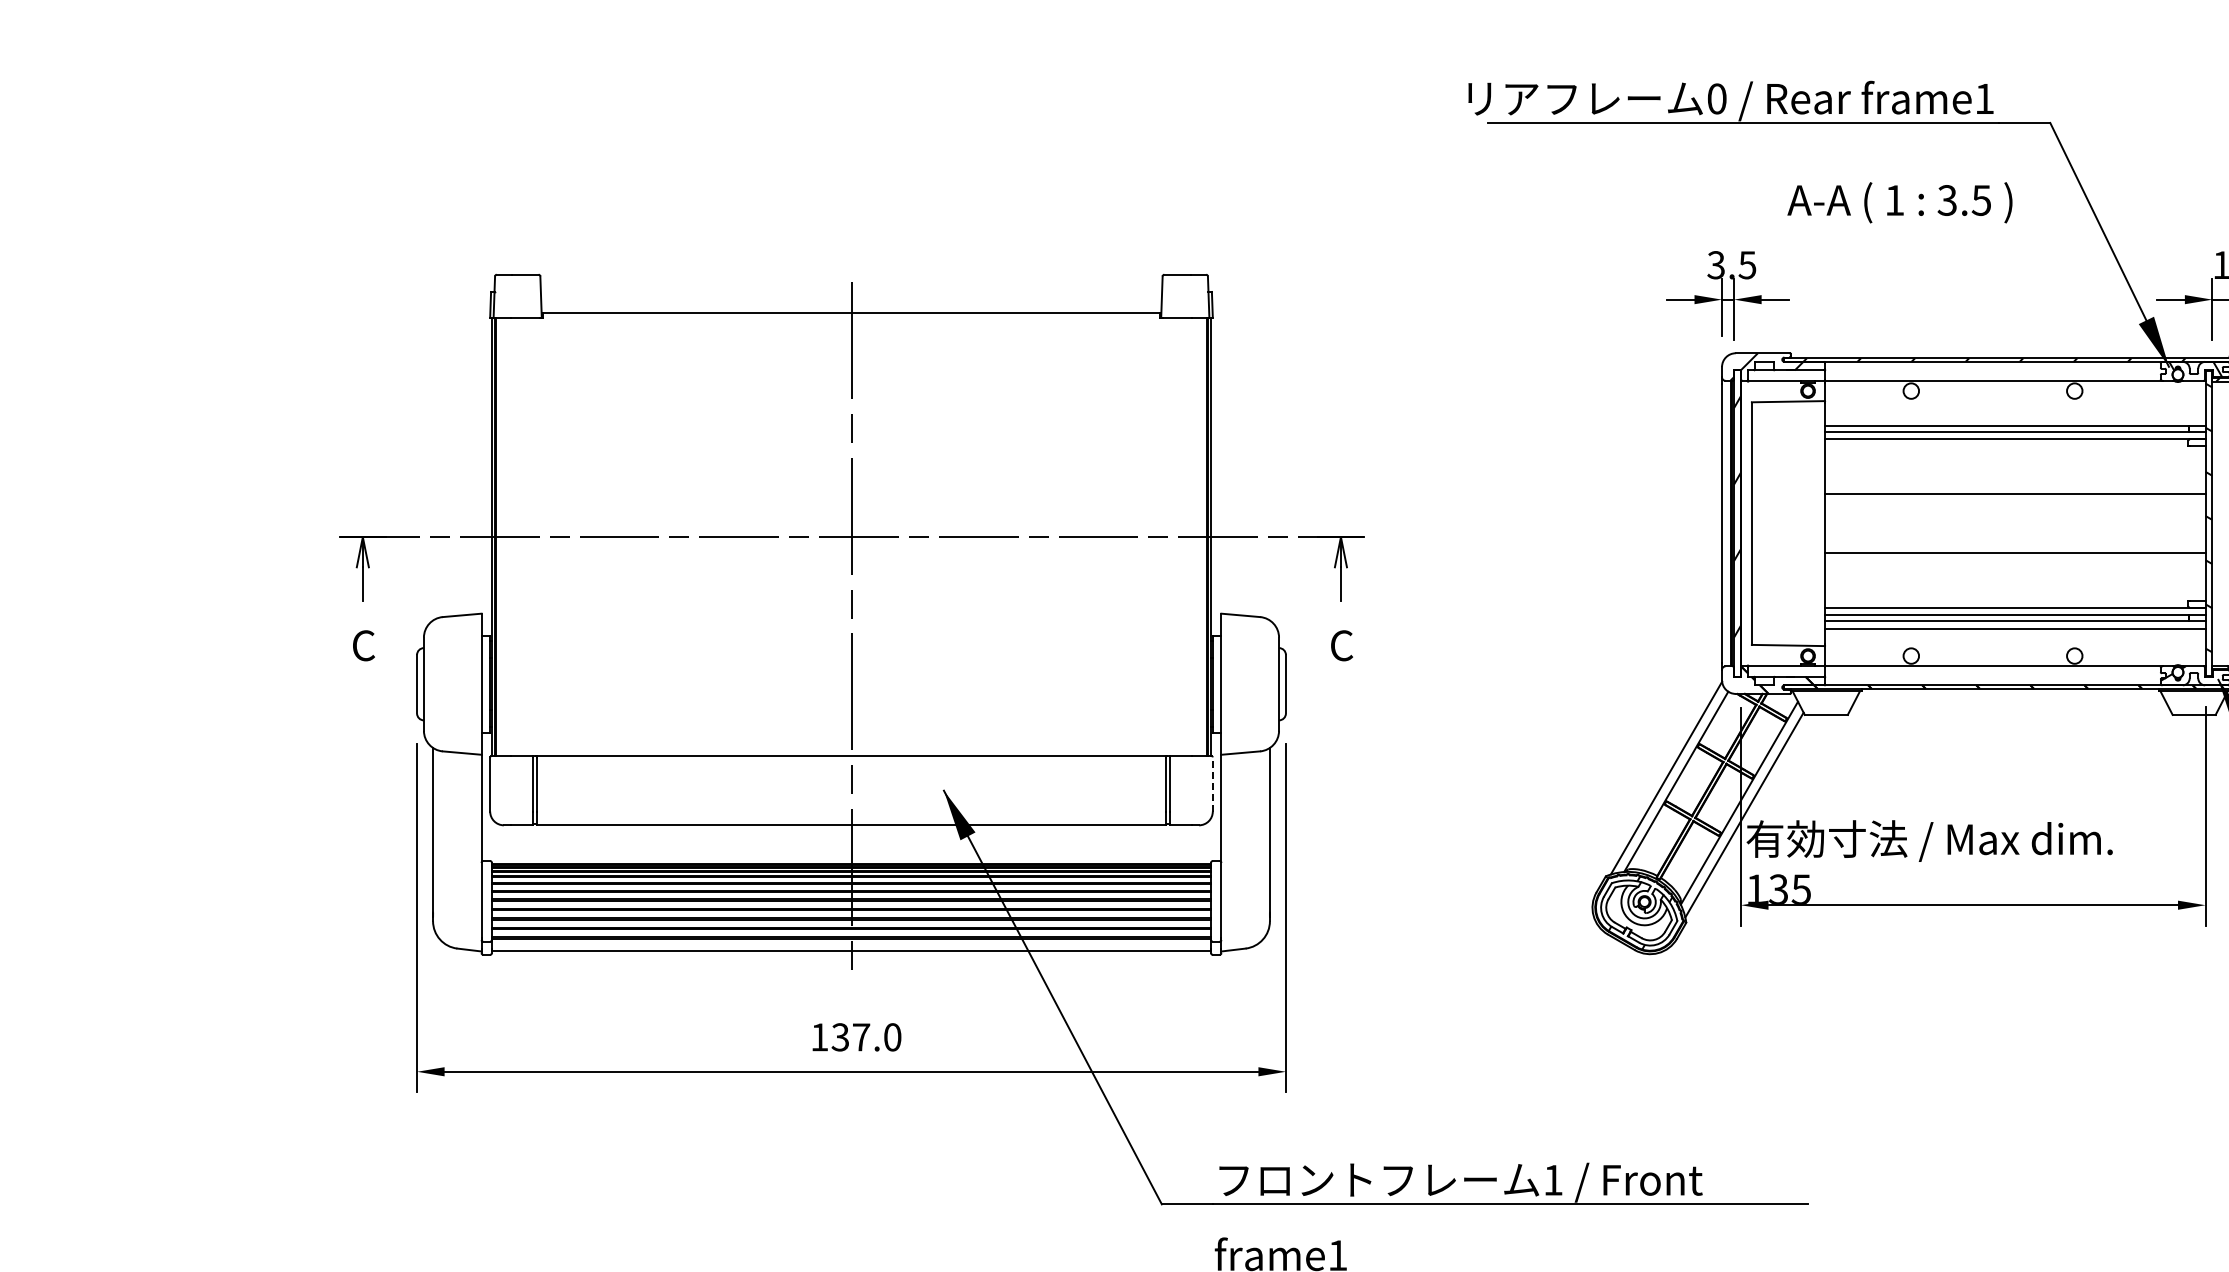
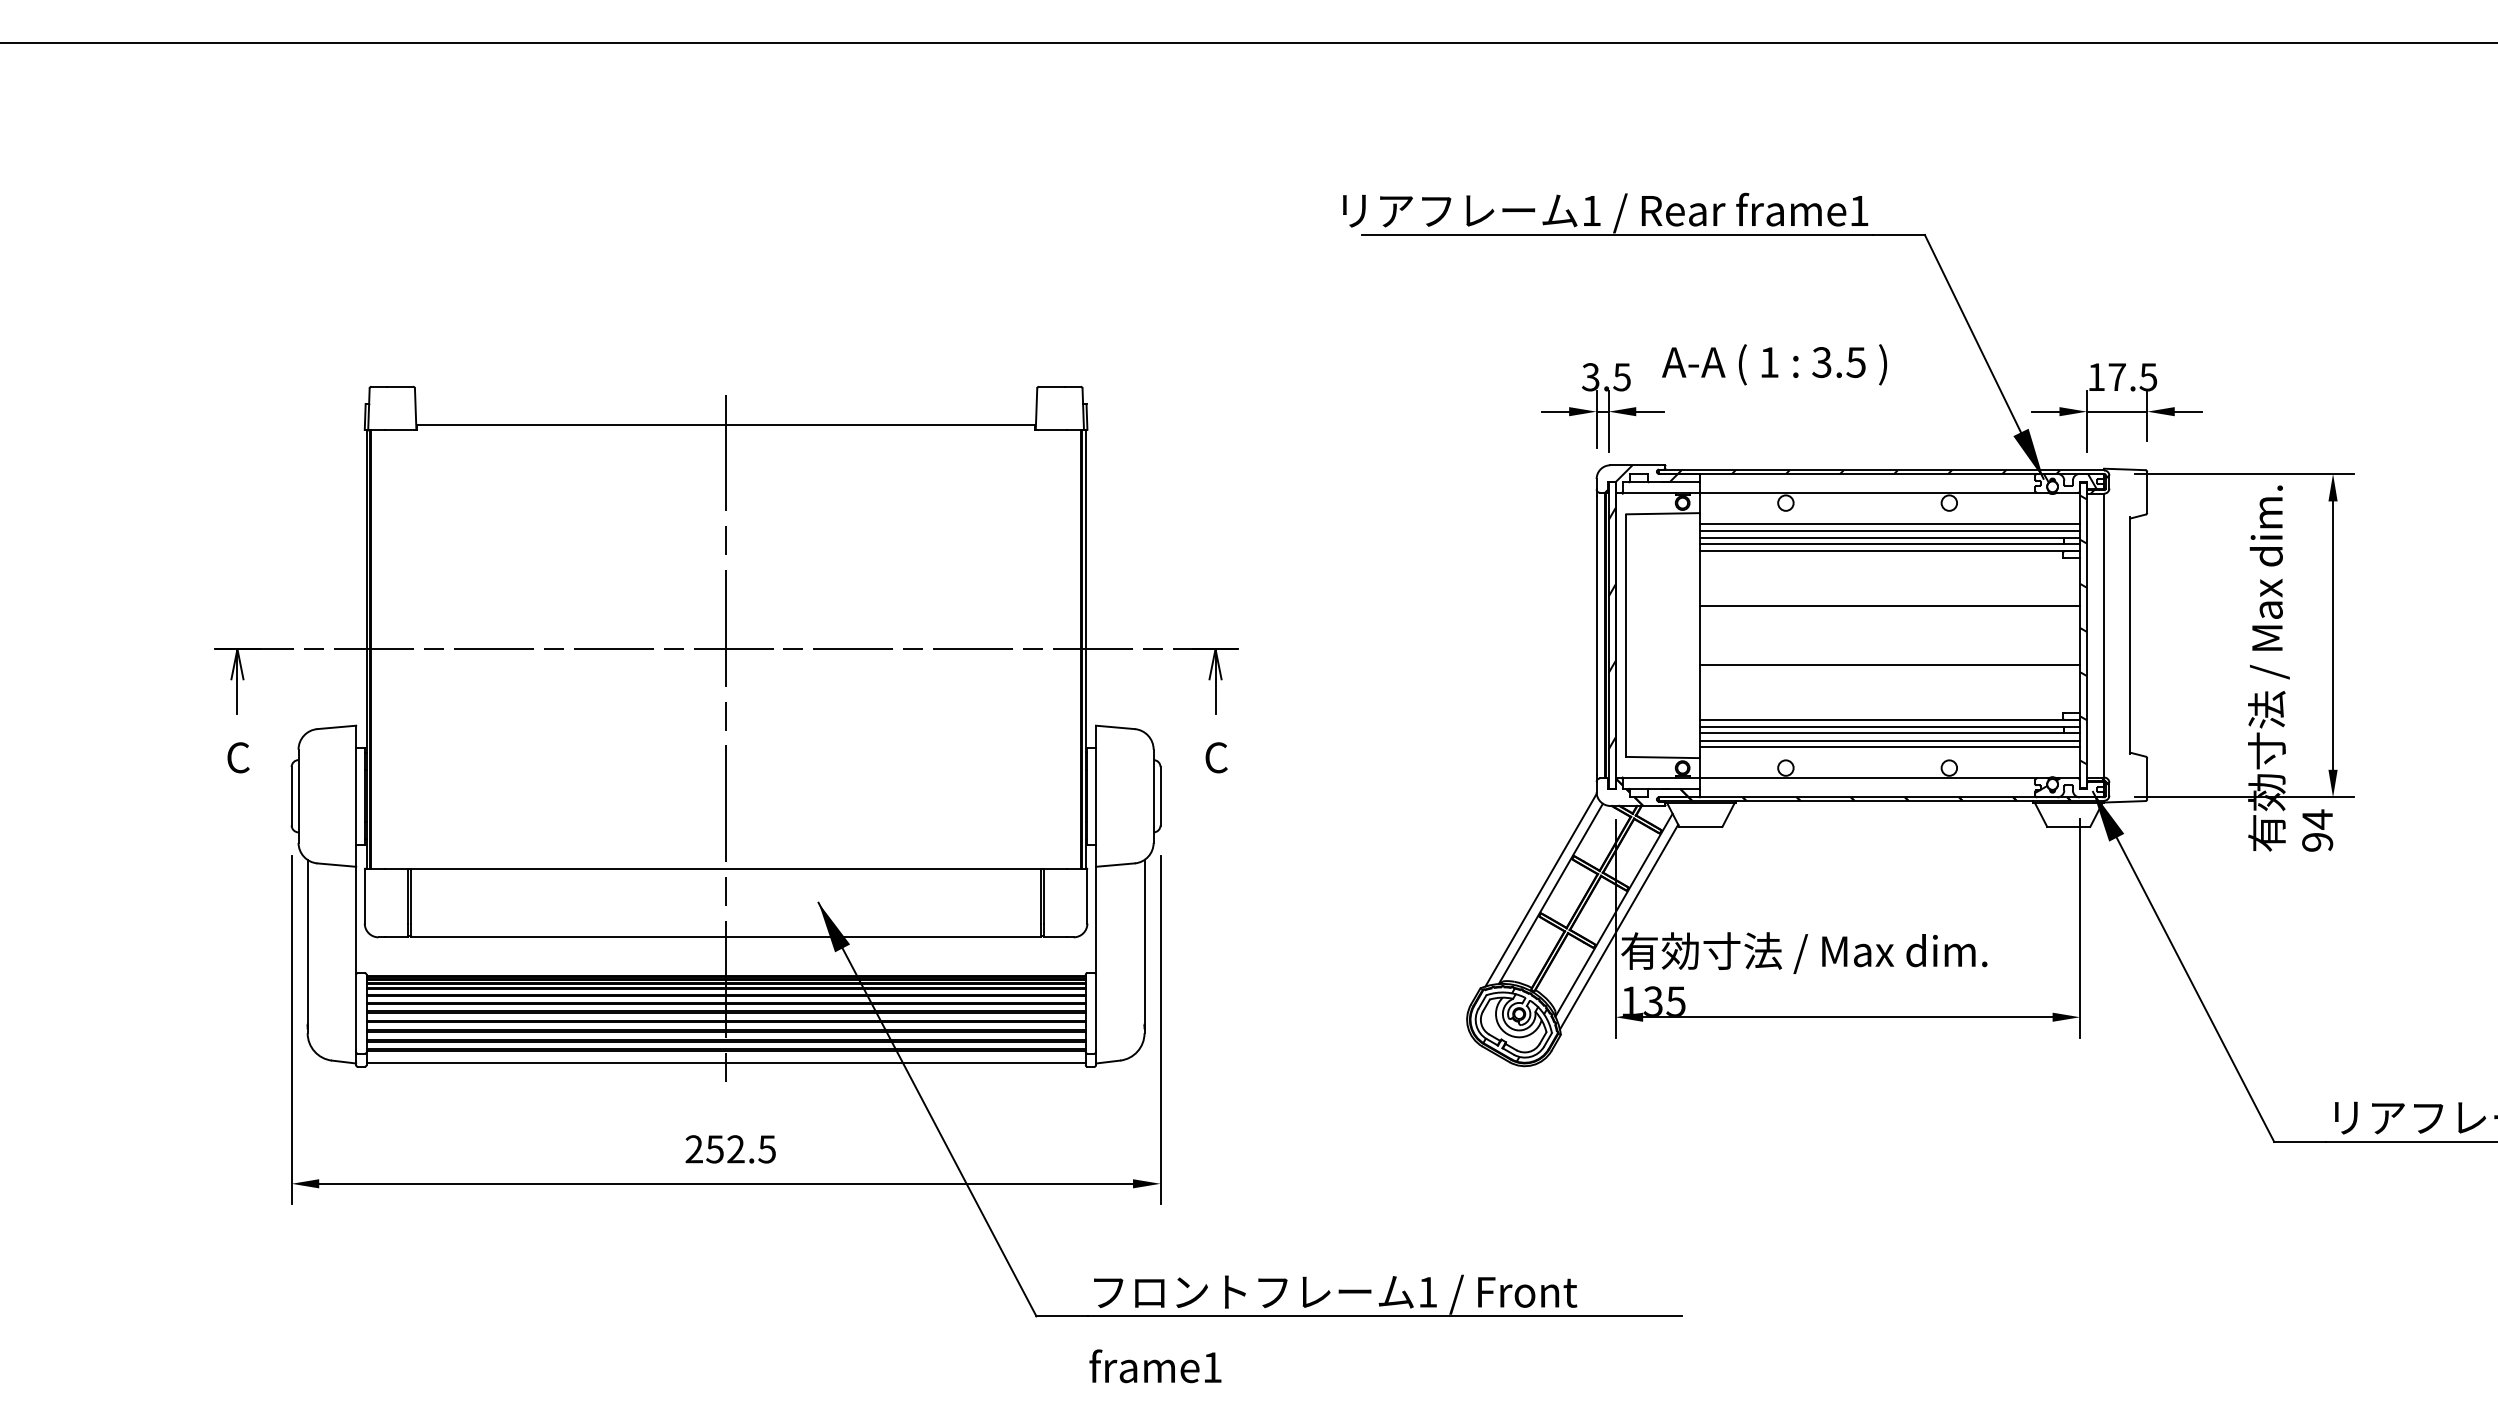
text: (1716, 98) -> (1591, 210), 0 -> 1
text: (1899, 202) -> (1774, 364), moved
line: (2014, 411) -> (1889, 523), added
line: (2014, 418) -> (1889, 530), added
line: (2014, 635) -> (1889, 747), added
line: (1212, 783) -> (1087, 895), dashed -> solid
text: (855, 1037) -> (730, 1149), 137.0 -> 252.5

